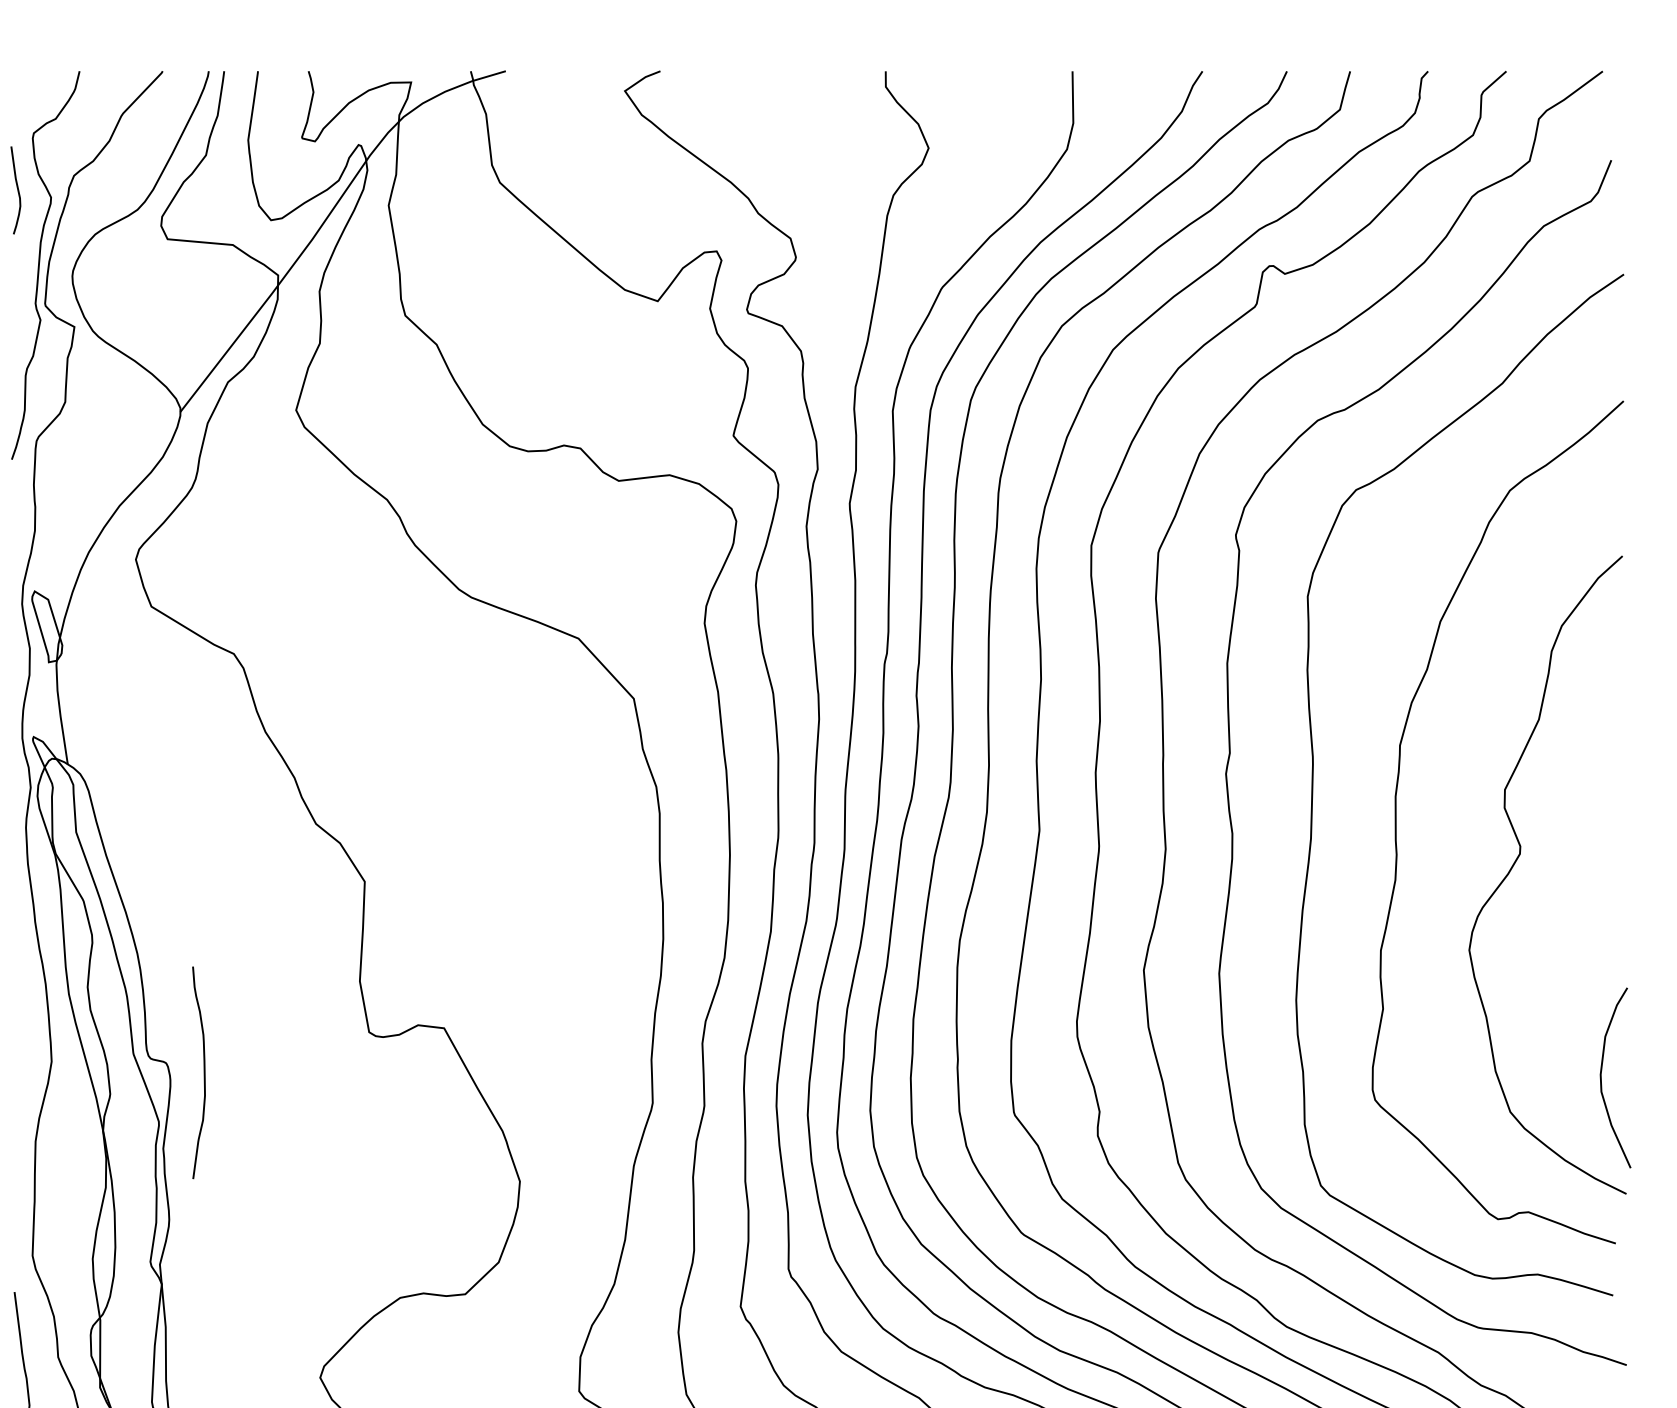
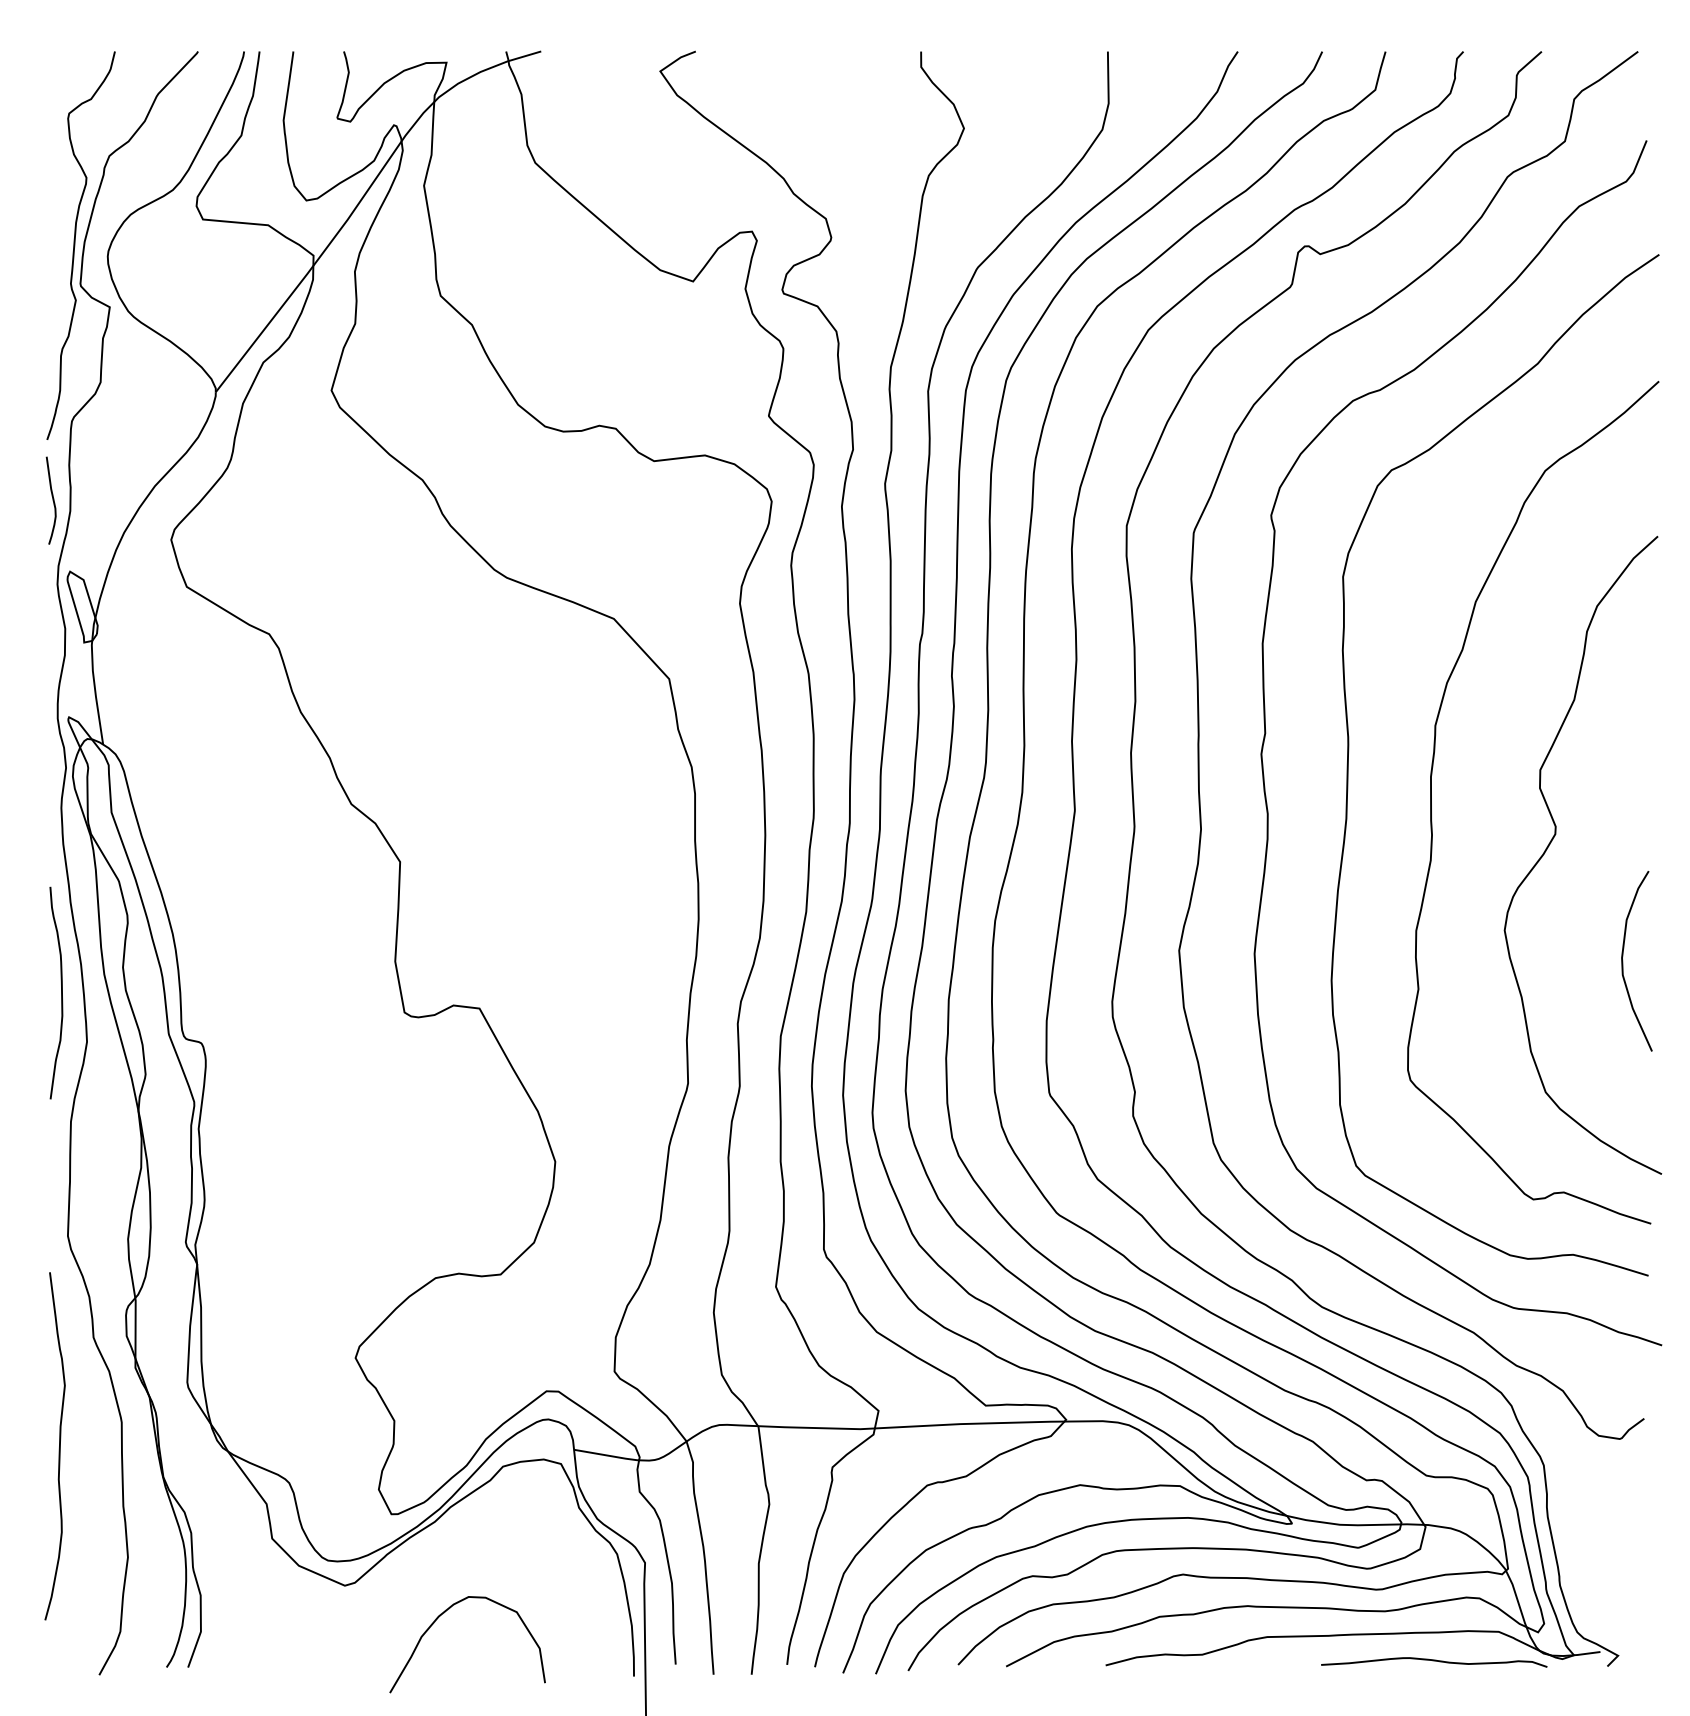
curve: (17, 190) -> (52, 500), moved
curve: (204, 1072) -> (61, 992), moved
curve: (1602, 1078) -> (1623, 961), moved

